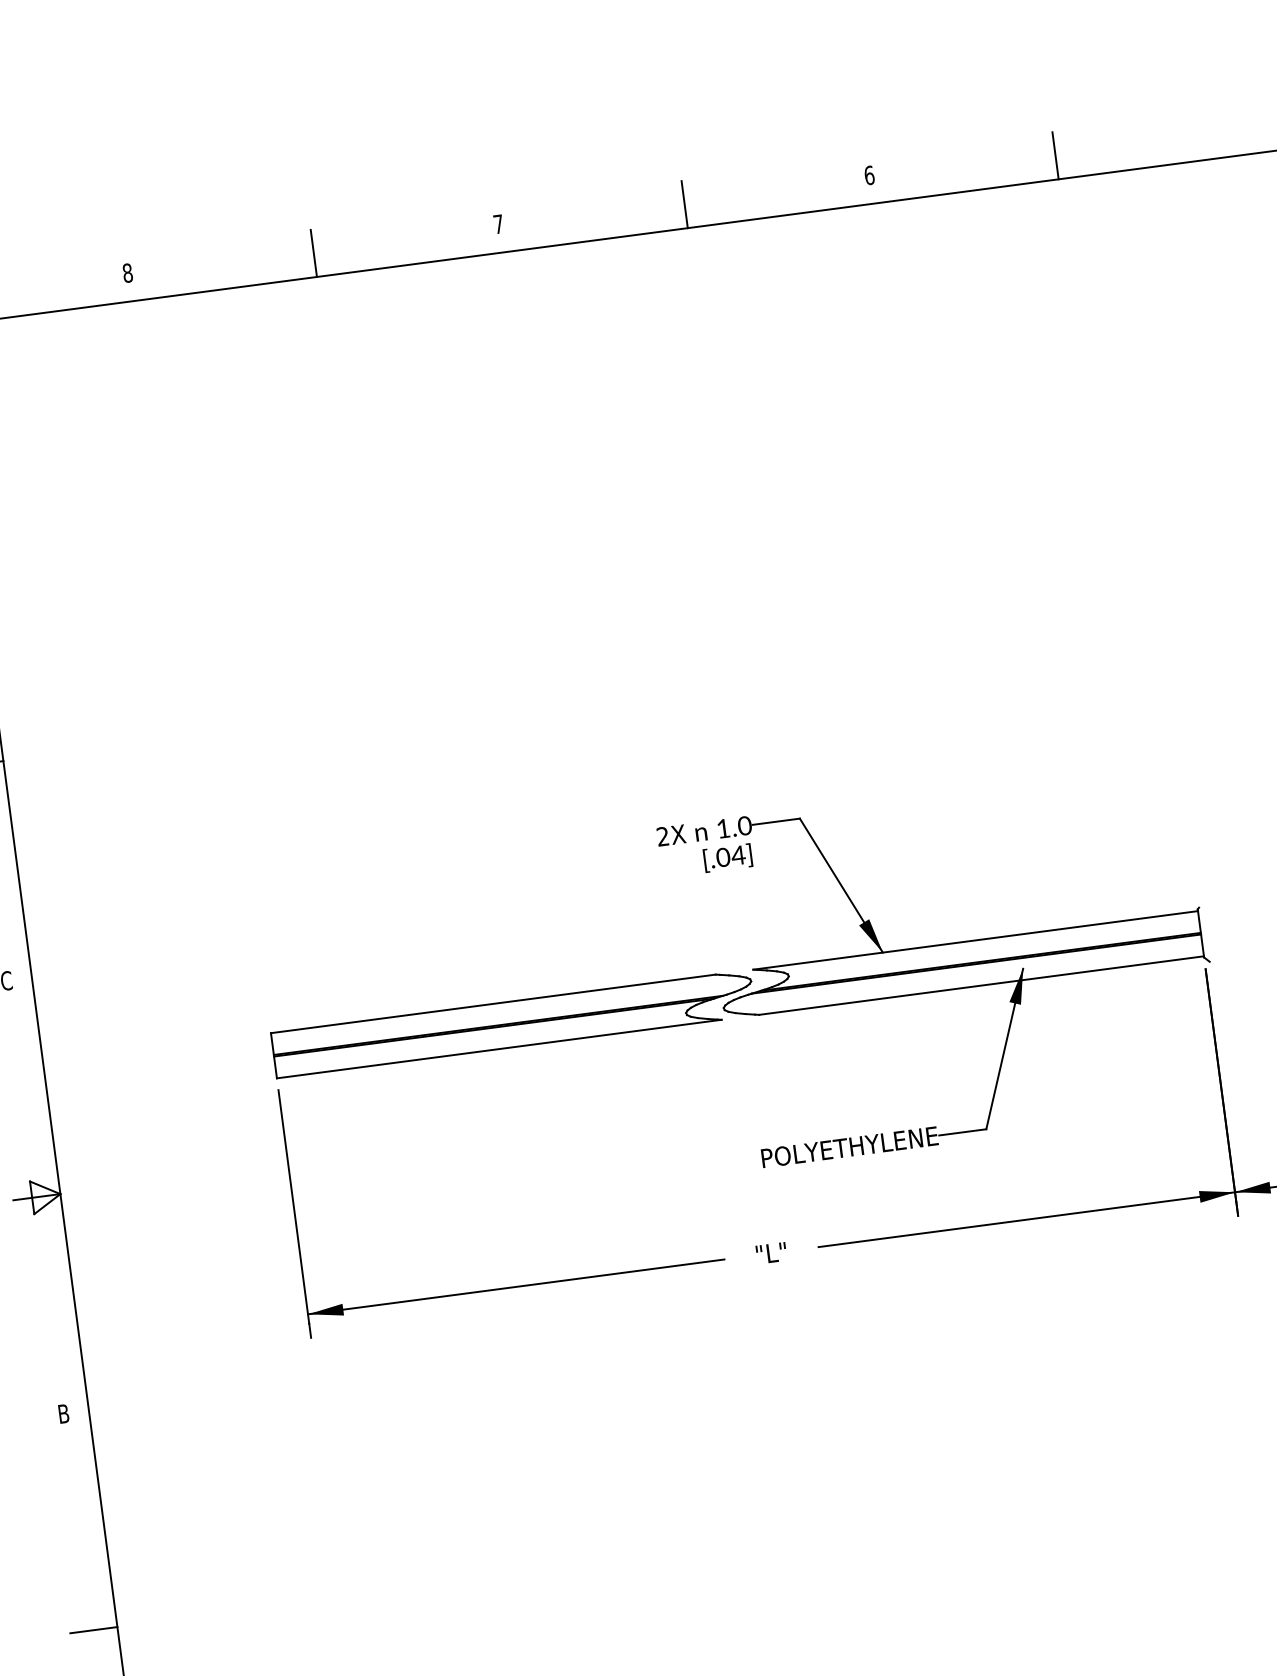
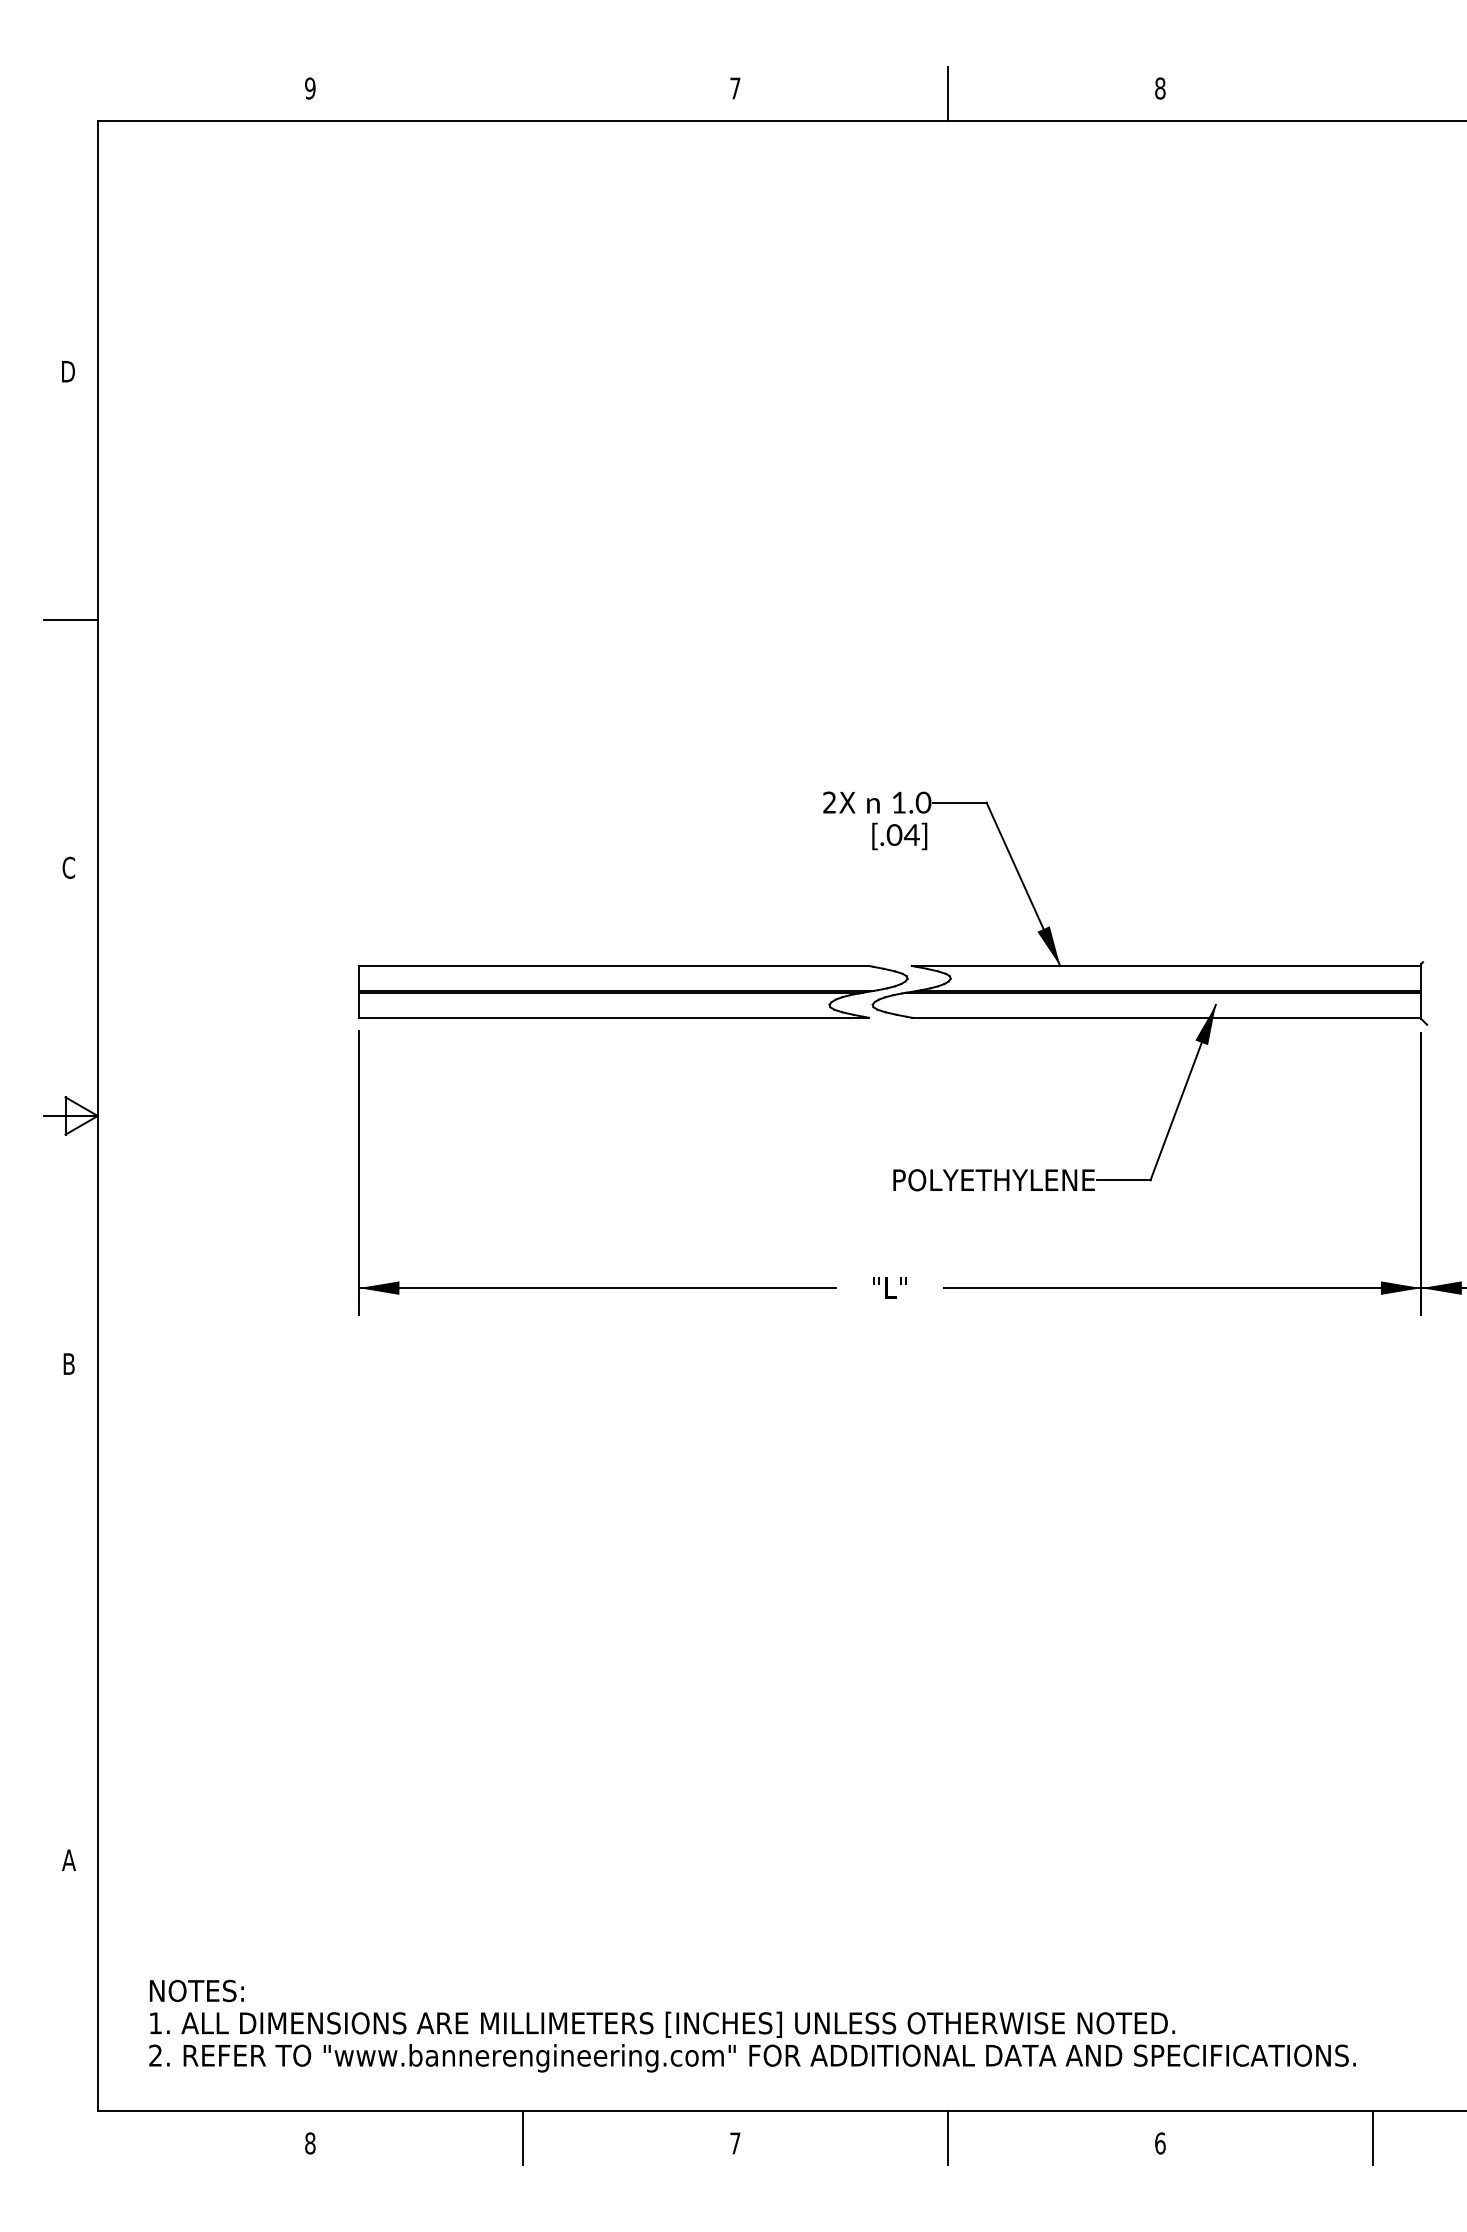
line: (1055, 155) -> (1372, 93), removed
text: (869, 175) -> (1160, 88), 6 -> 8
line: (313, 253) -> (522, 93), removed
text: (127, 273) -> (310, 88), 8 -> 9
line: (93, 1630) -> (70, 1612), removed

